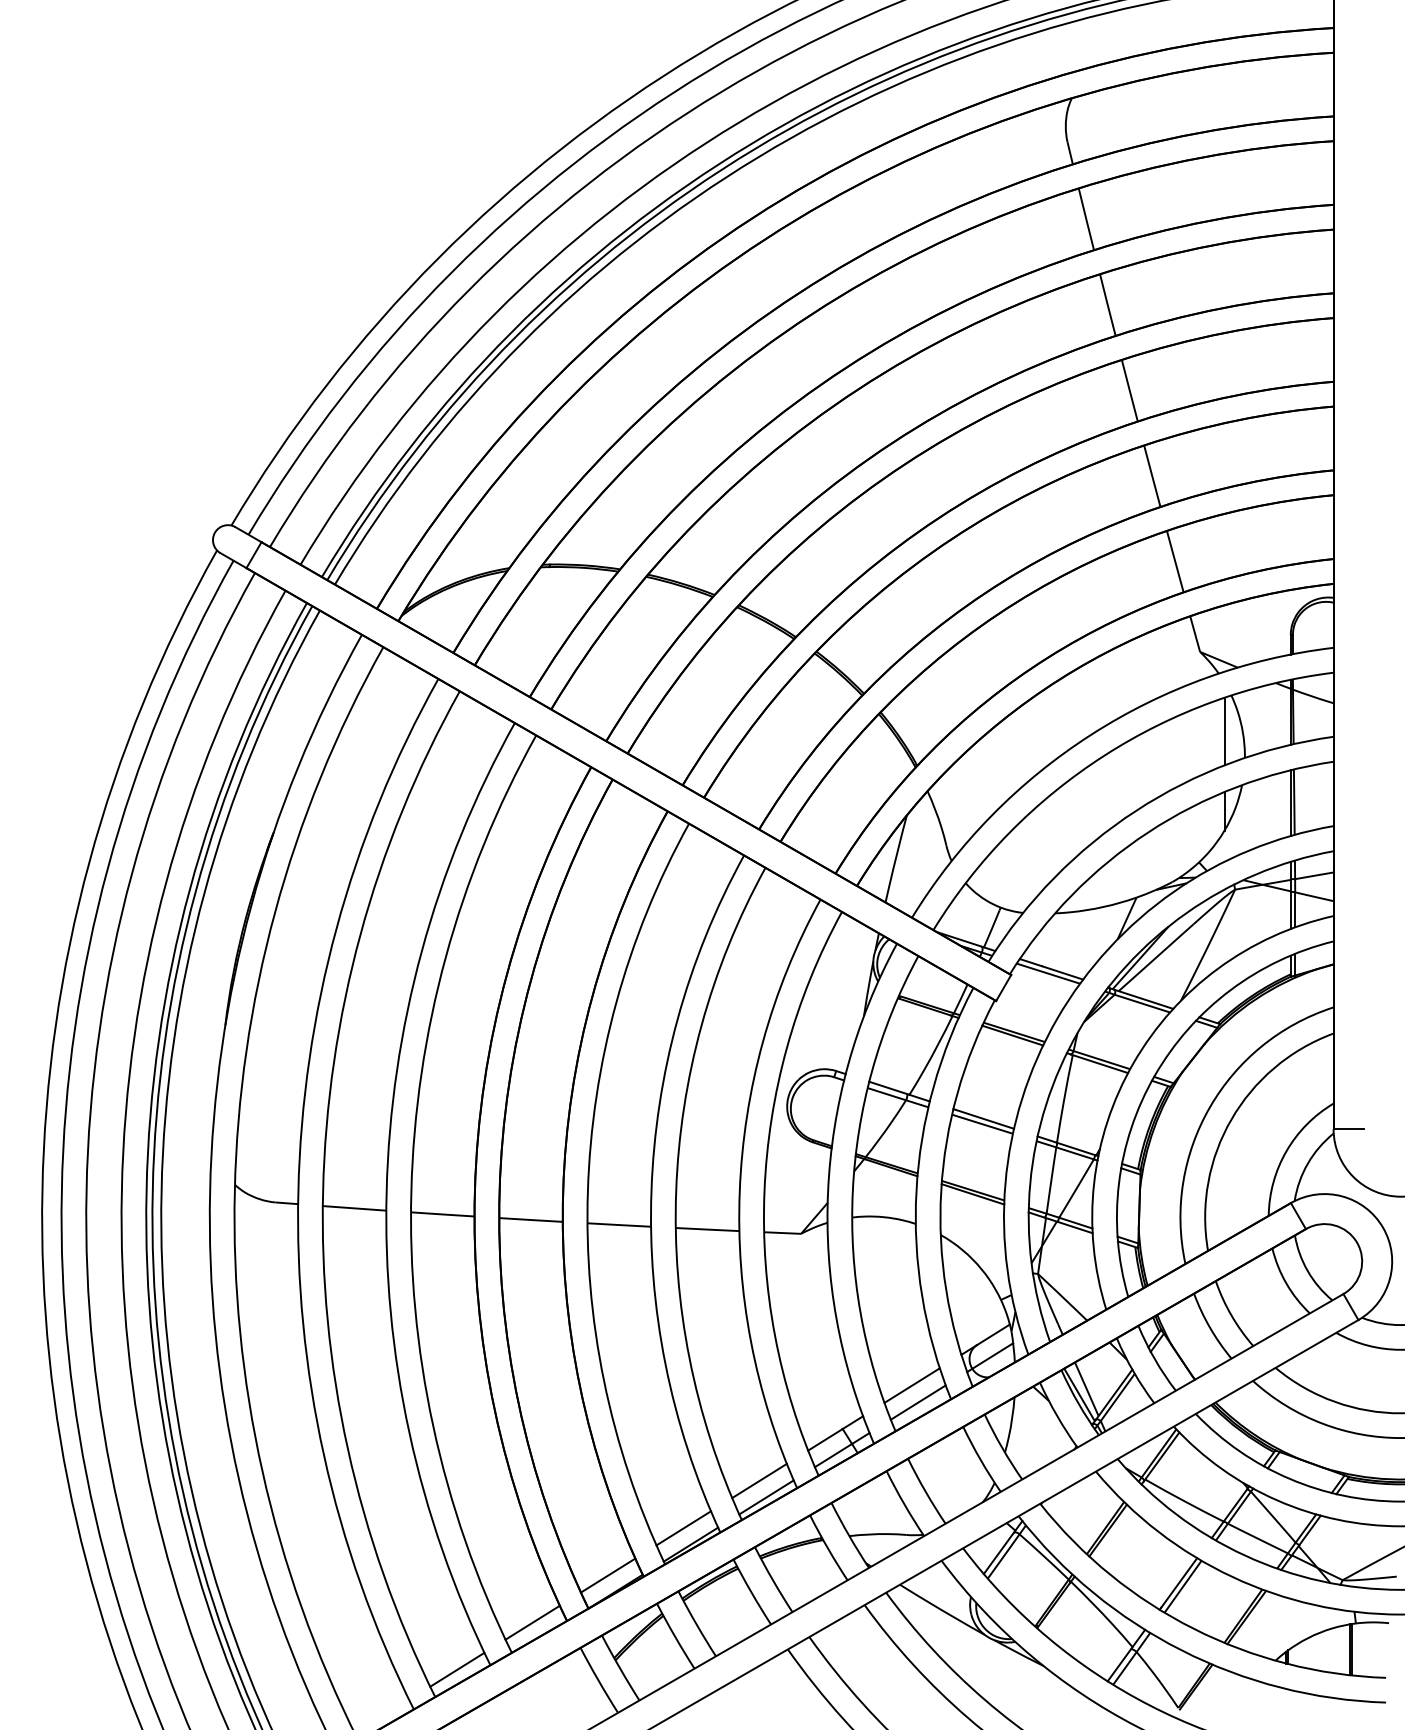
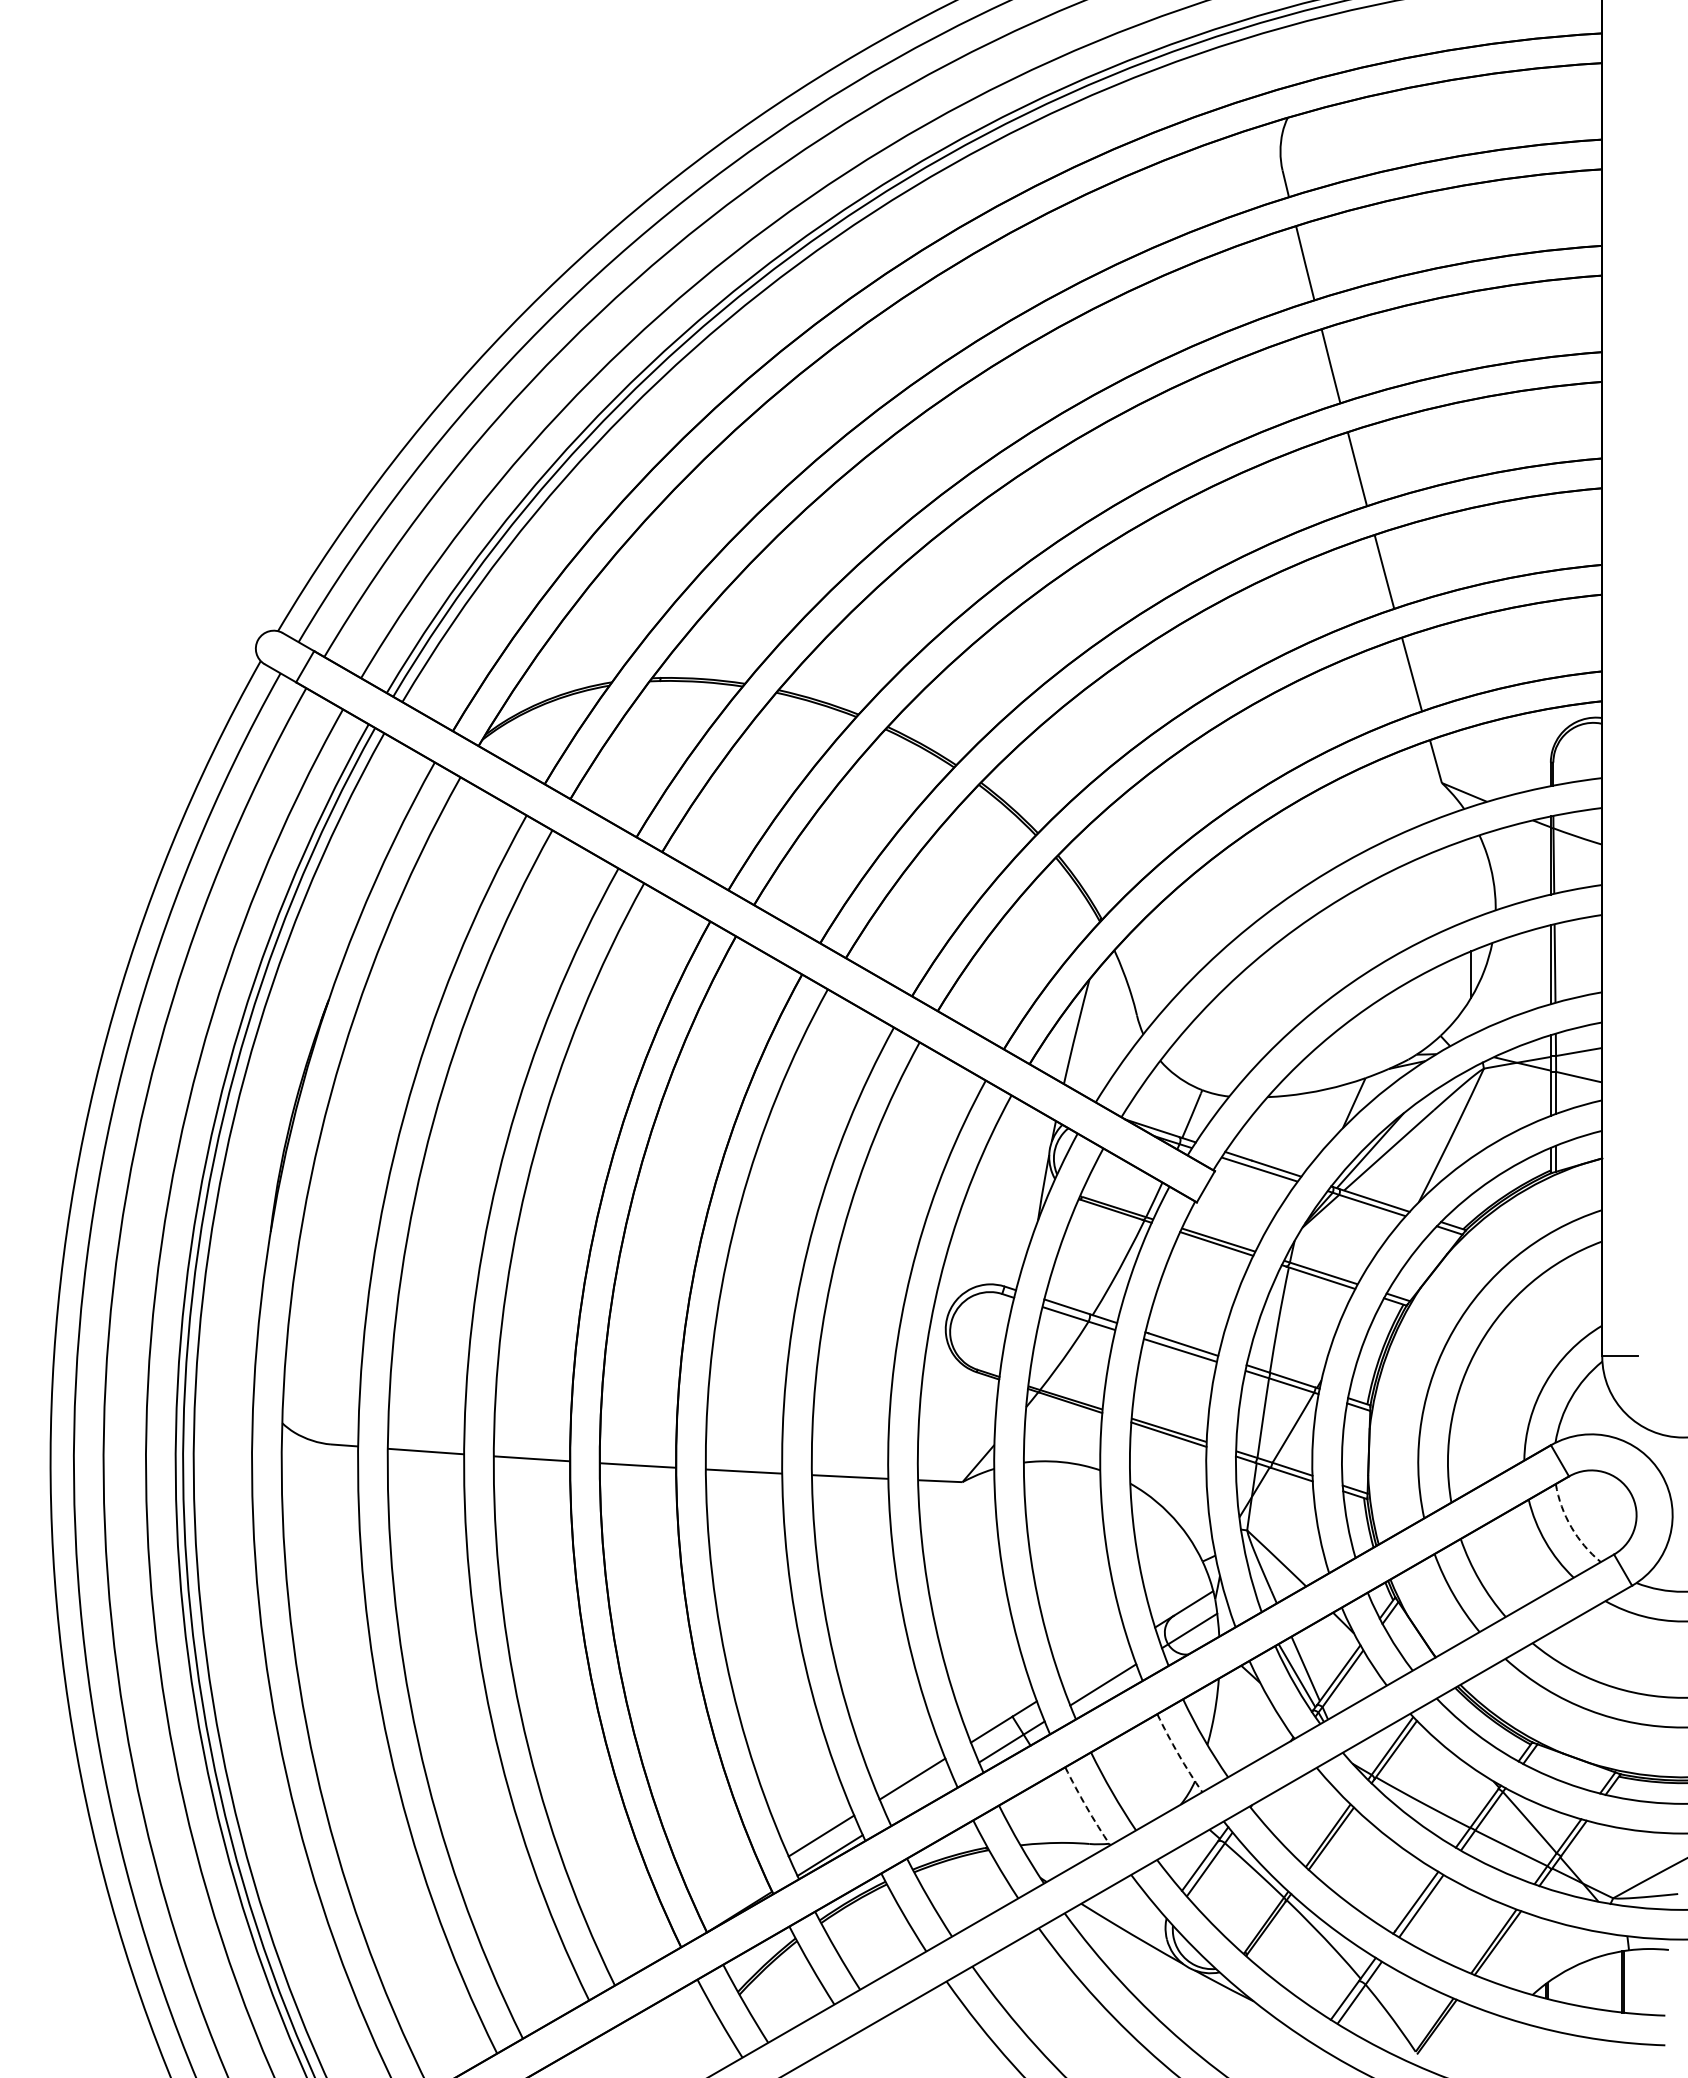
line: (1224, 731) -> (1471, 878), removed
arc: (1307, 1271) -> (1571, 1527), solid -> dashed
line: (911, 1385) -> (1095, 1664), removed
arc: (980, 1460) -> (1178, 1754), solid -> dashed
line: (766, 1497) -> (920, 1798), removed
arc: (904, 1504) -> (1086, 1807), solid -> dashed
line: (608, 1575) -> (730, 1892), removed
line: (532, 1622) -> (639, 1949), removed
line: (456, 1669) -> (548, 2005), removed

